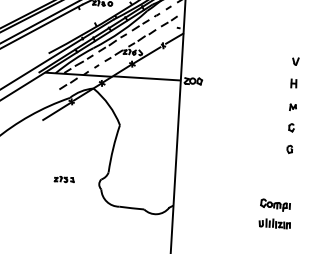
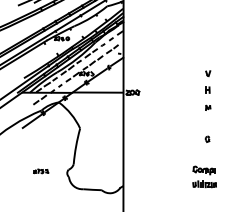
part: (291, 126) -> (207, 122), removed
part: (275, 213) -> (204, 176), moved

